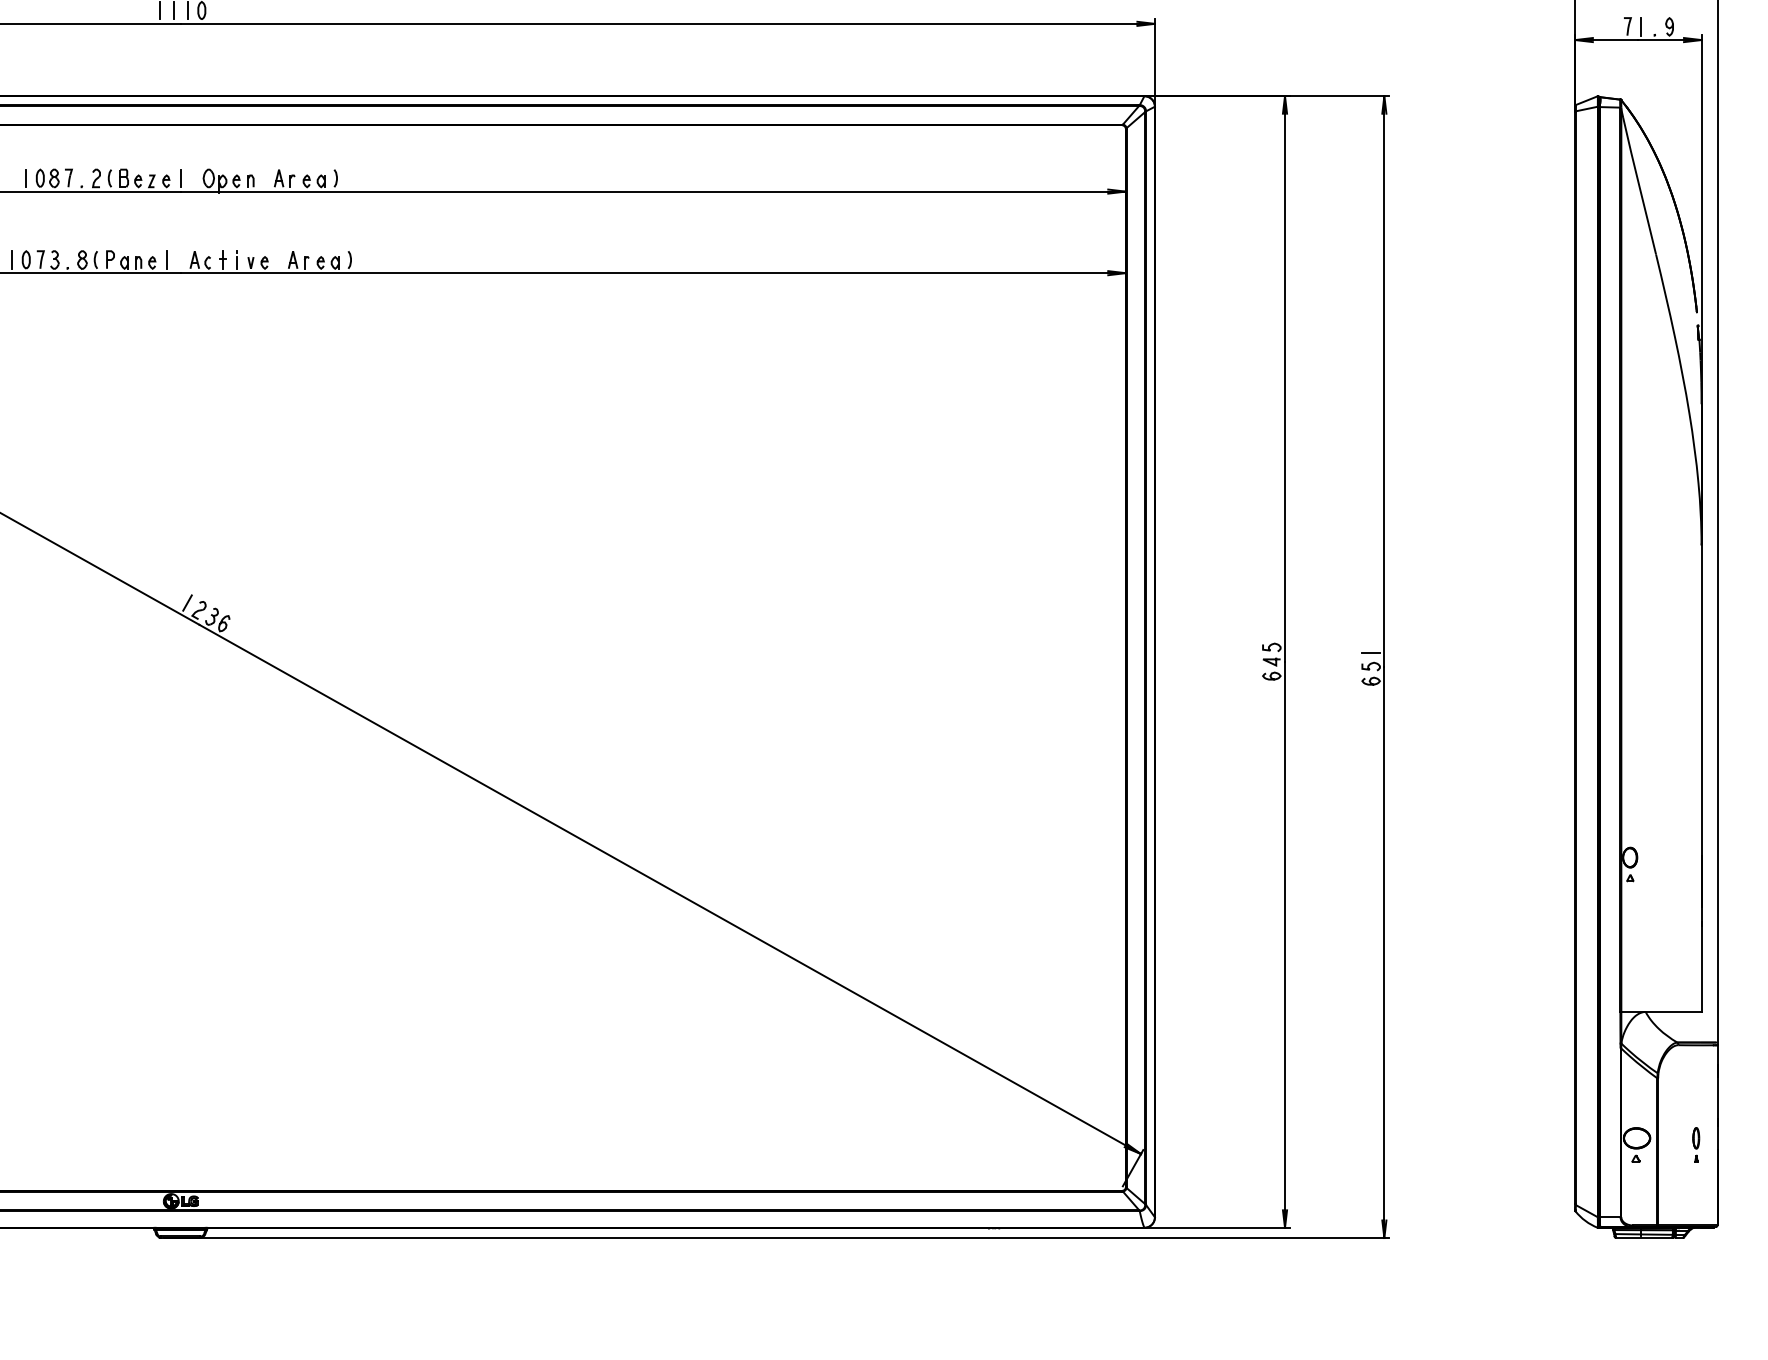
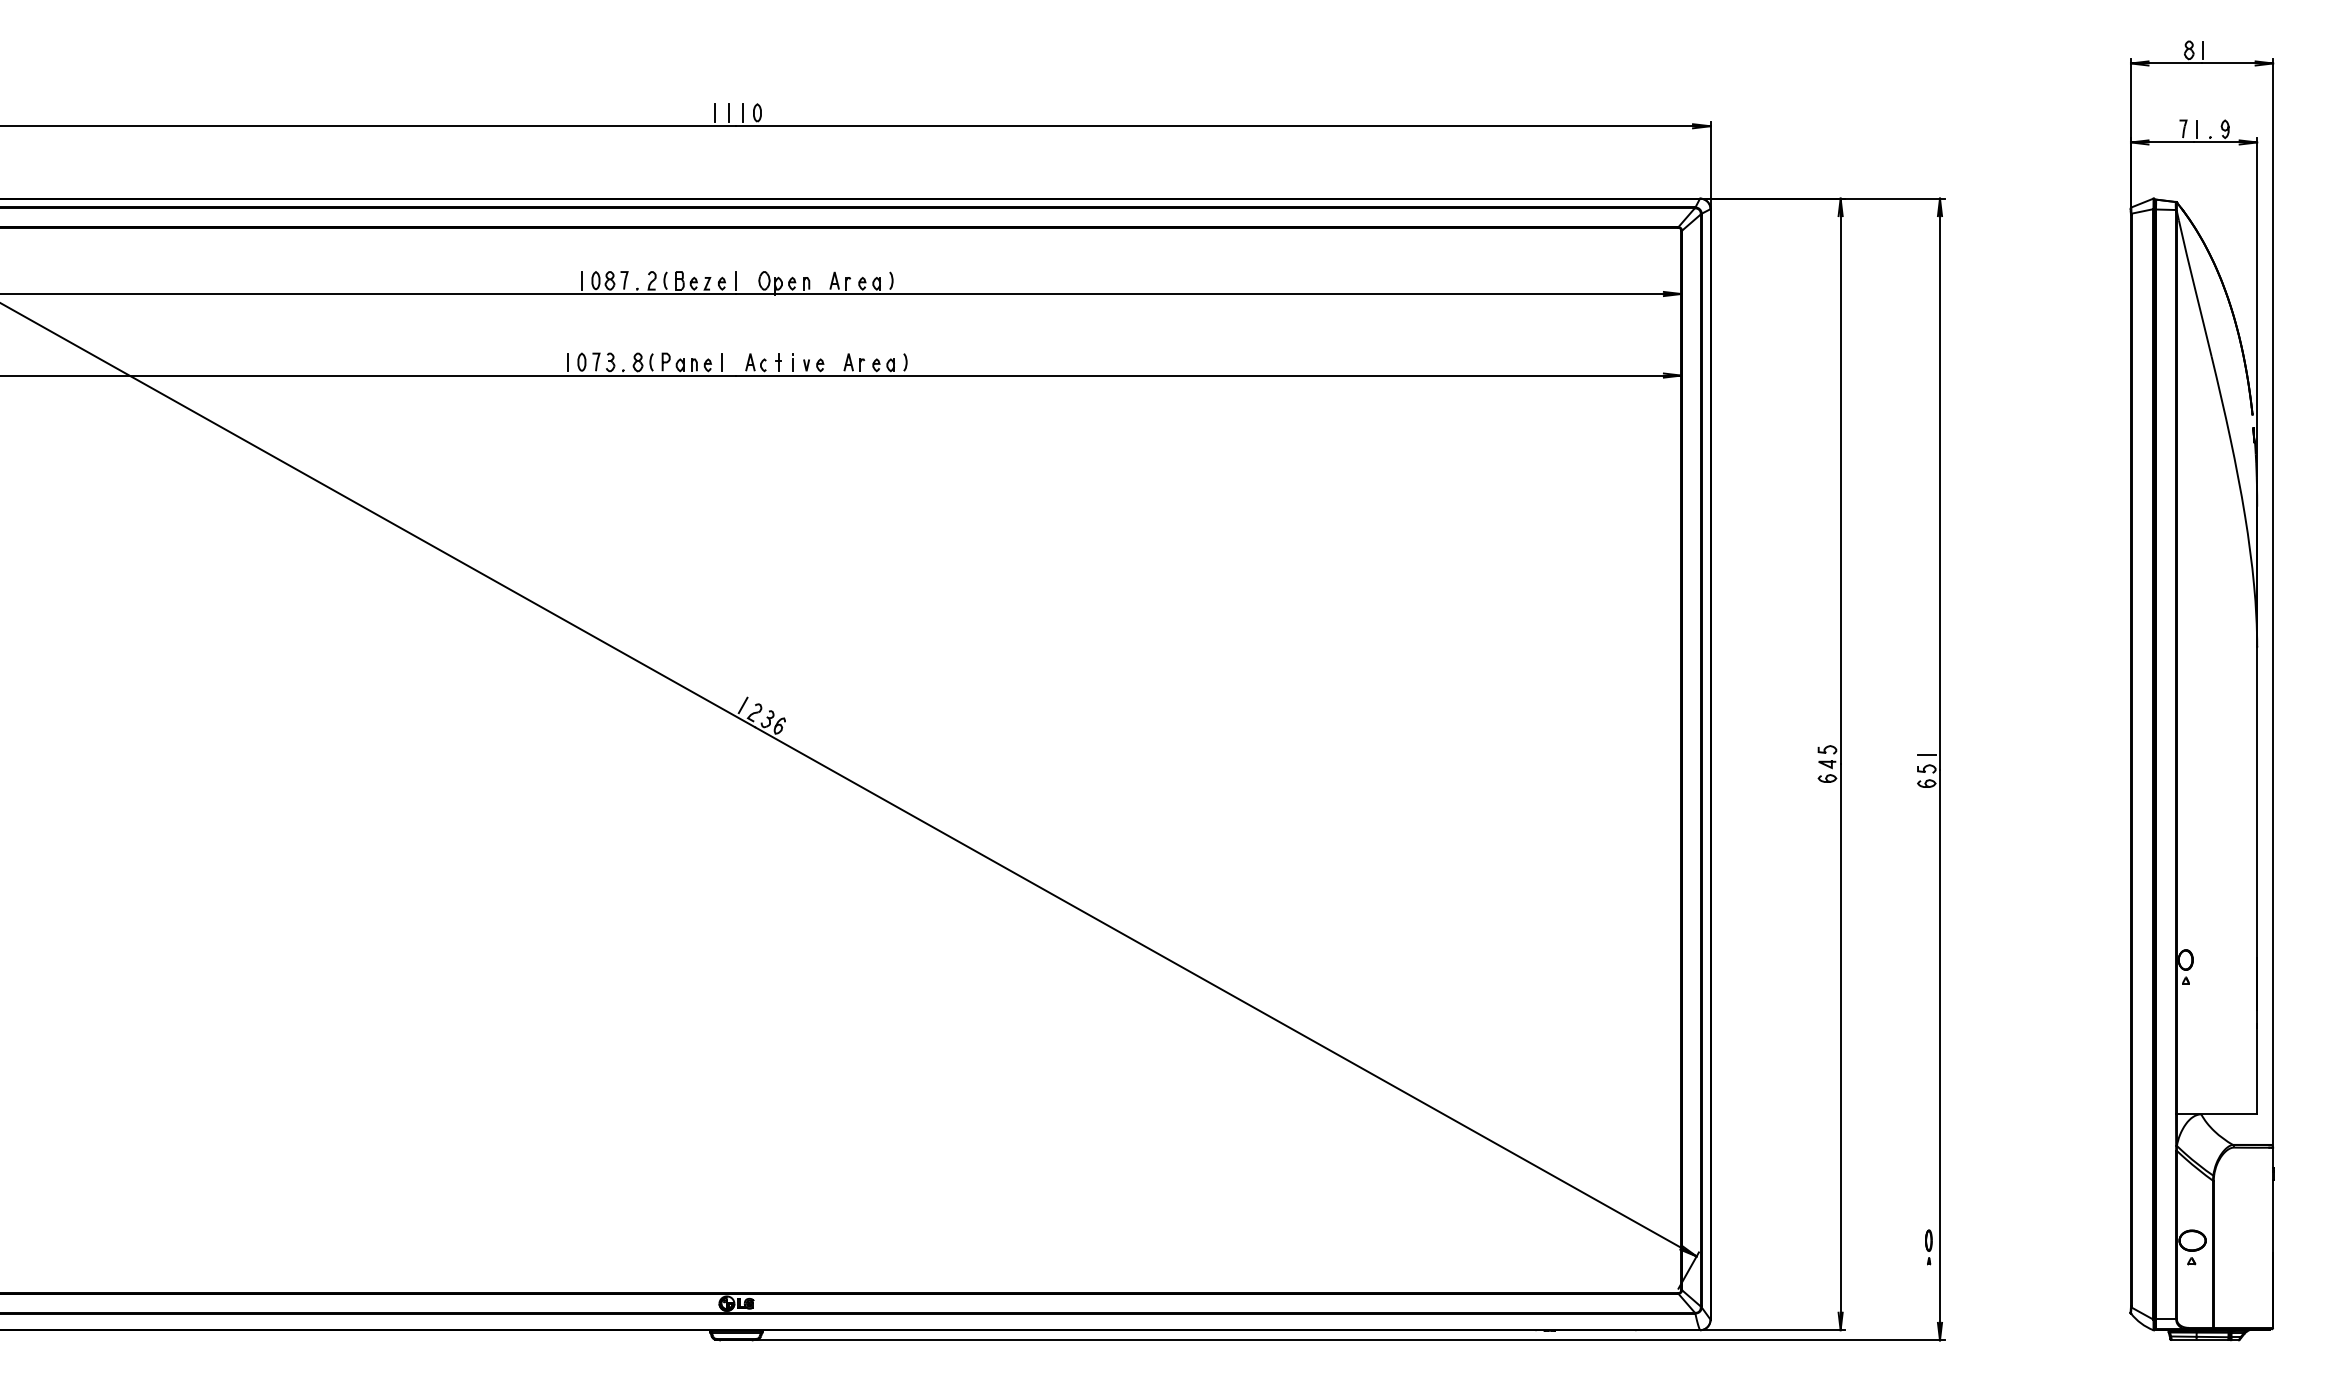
part: (1695, 1145) -> (1928, 1247), moved

